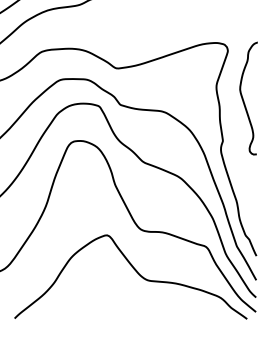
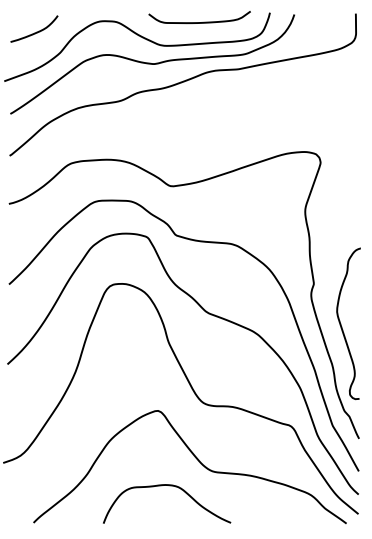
curve: (244, 100) -> (342, 326), moved
curve: (115, 291) -> (169, 486), added

